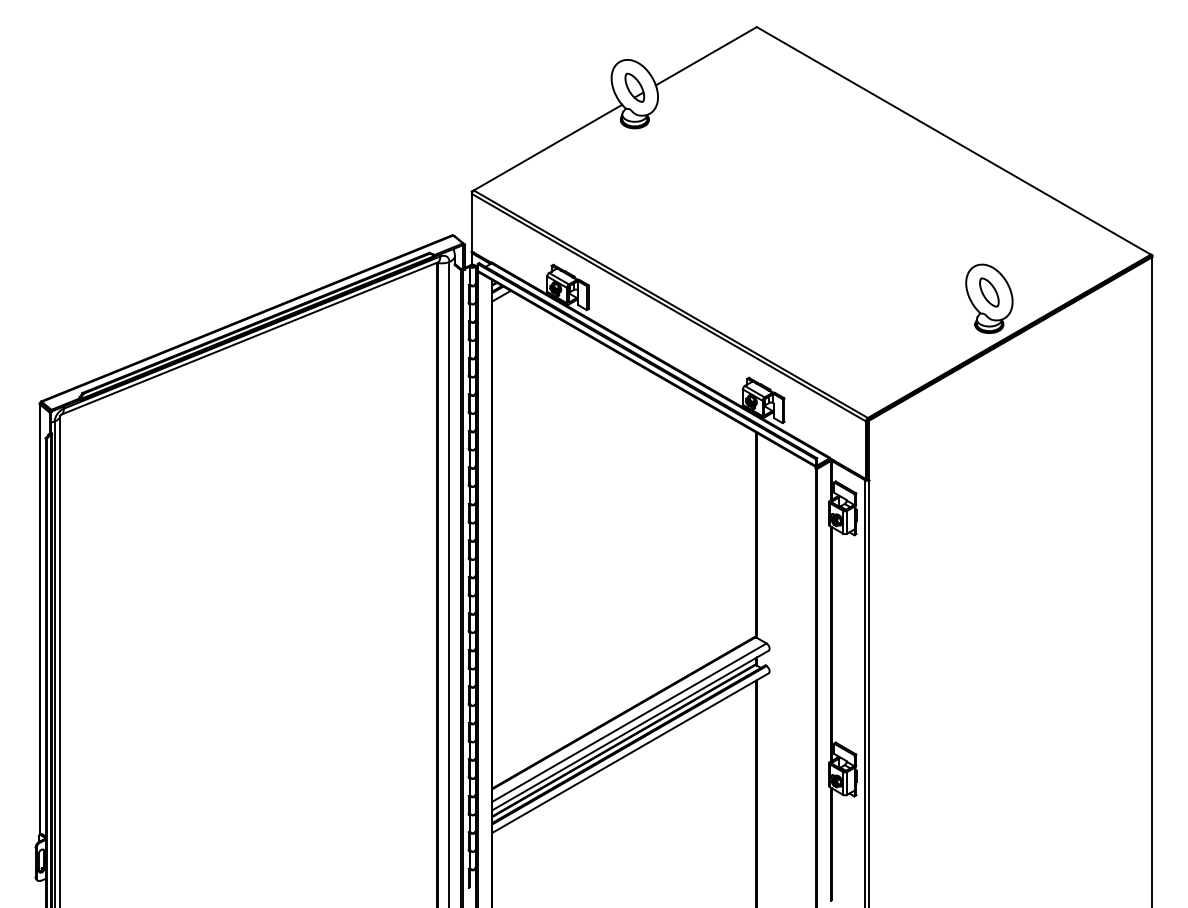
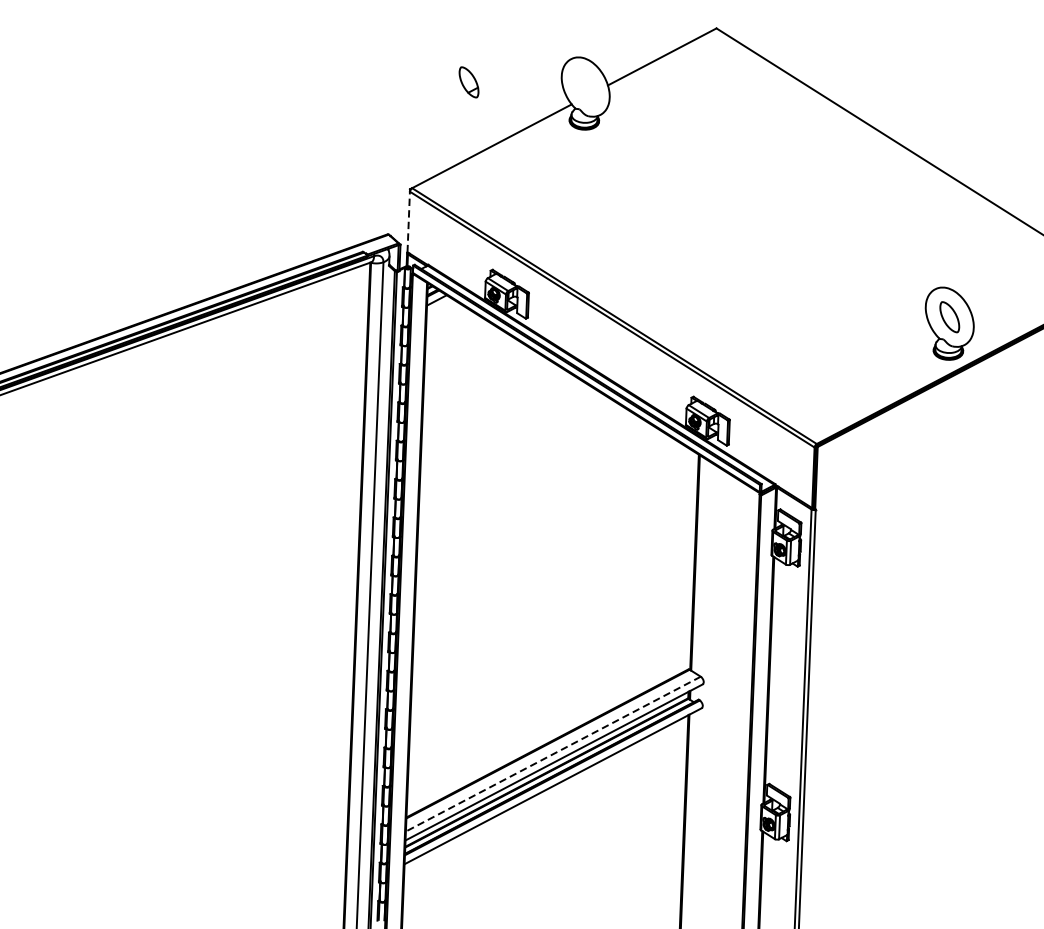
part: (634, 87) -> (468, 82), moved
line: (471, 222) -> (408, 221), solid -> dashed
line: (629, 722) -> (553, 754), solid -> dashed

